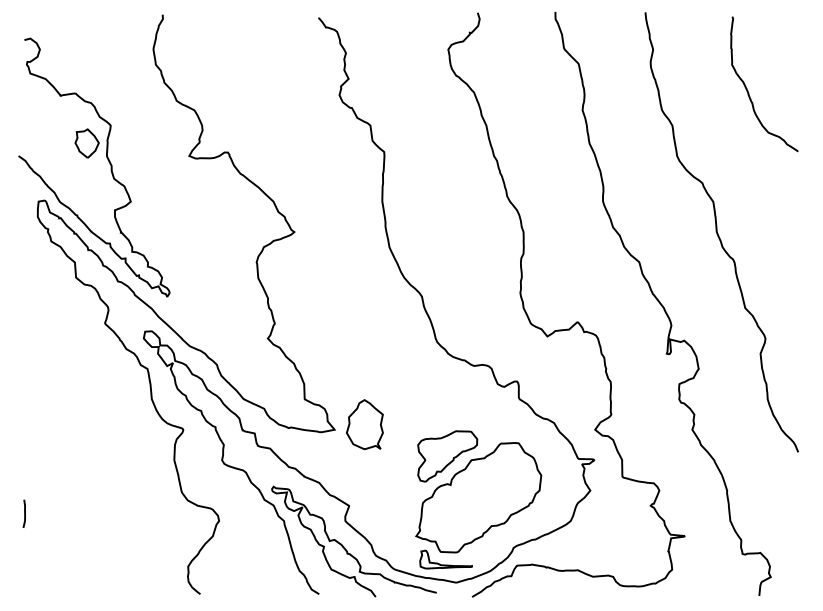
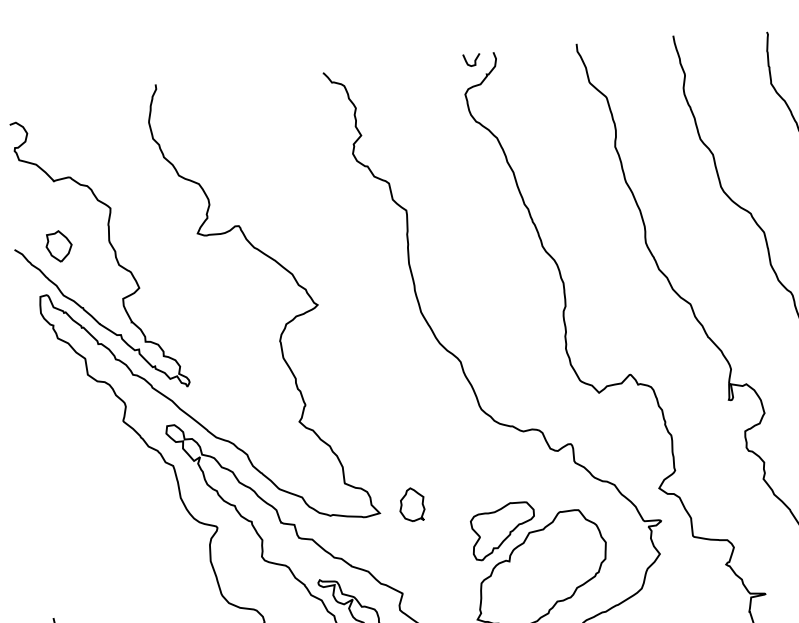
curve: (459, 18) -> (474, 60), added
part: (86, 143) -> (58, 246), moved
part: (365, 424) -> (412, 504), size x0.62

